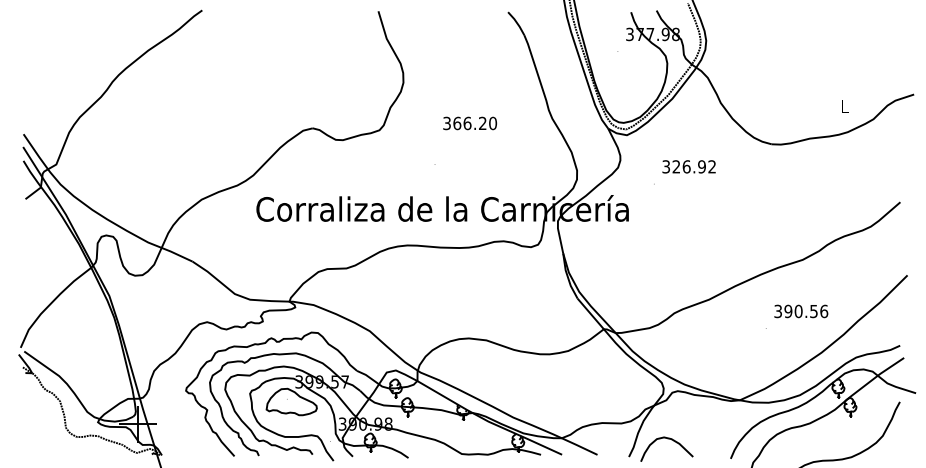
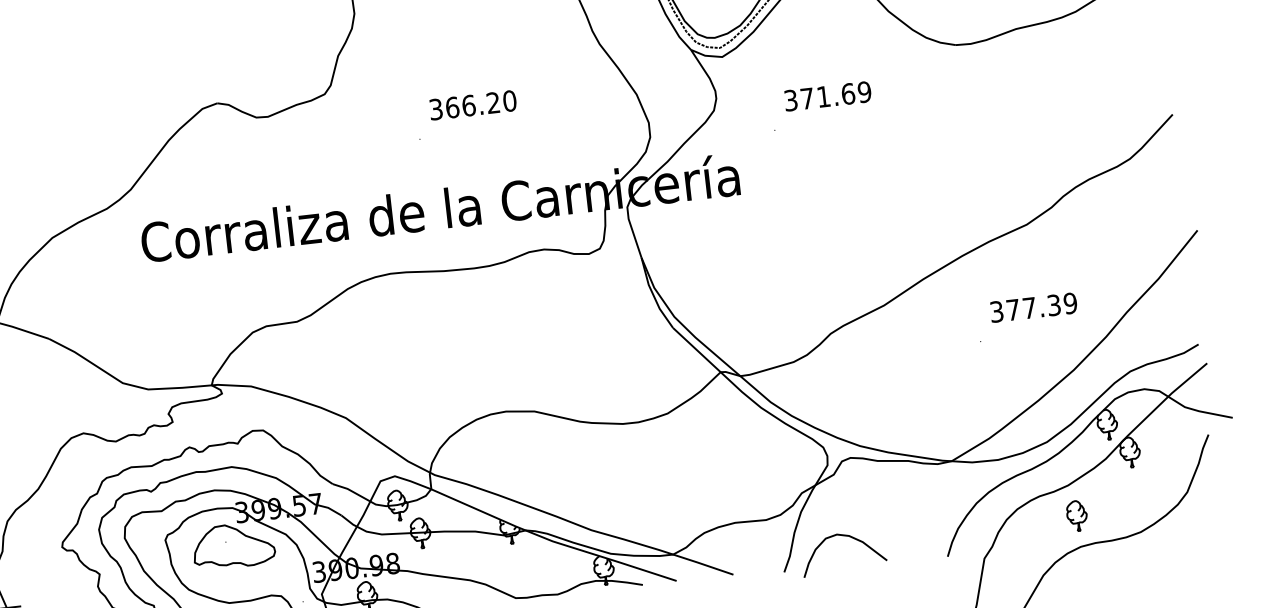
text: (470, 123) -> (473, 105), moved
text: (694, 166) -> (836, 94), 326.92 -> 371.69
text: (806, 311) -> (1042, 306), 390.56 -> 377.39
part: (813, 442) -> (1077, 515), added

